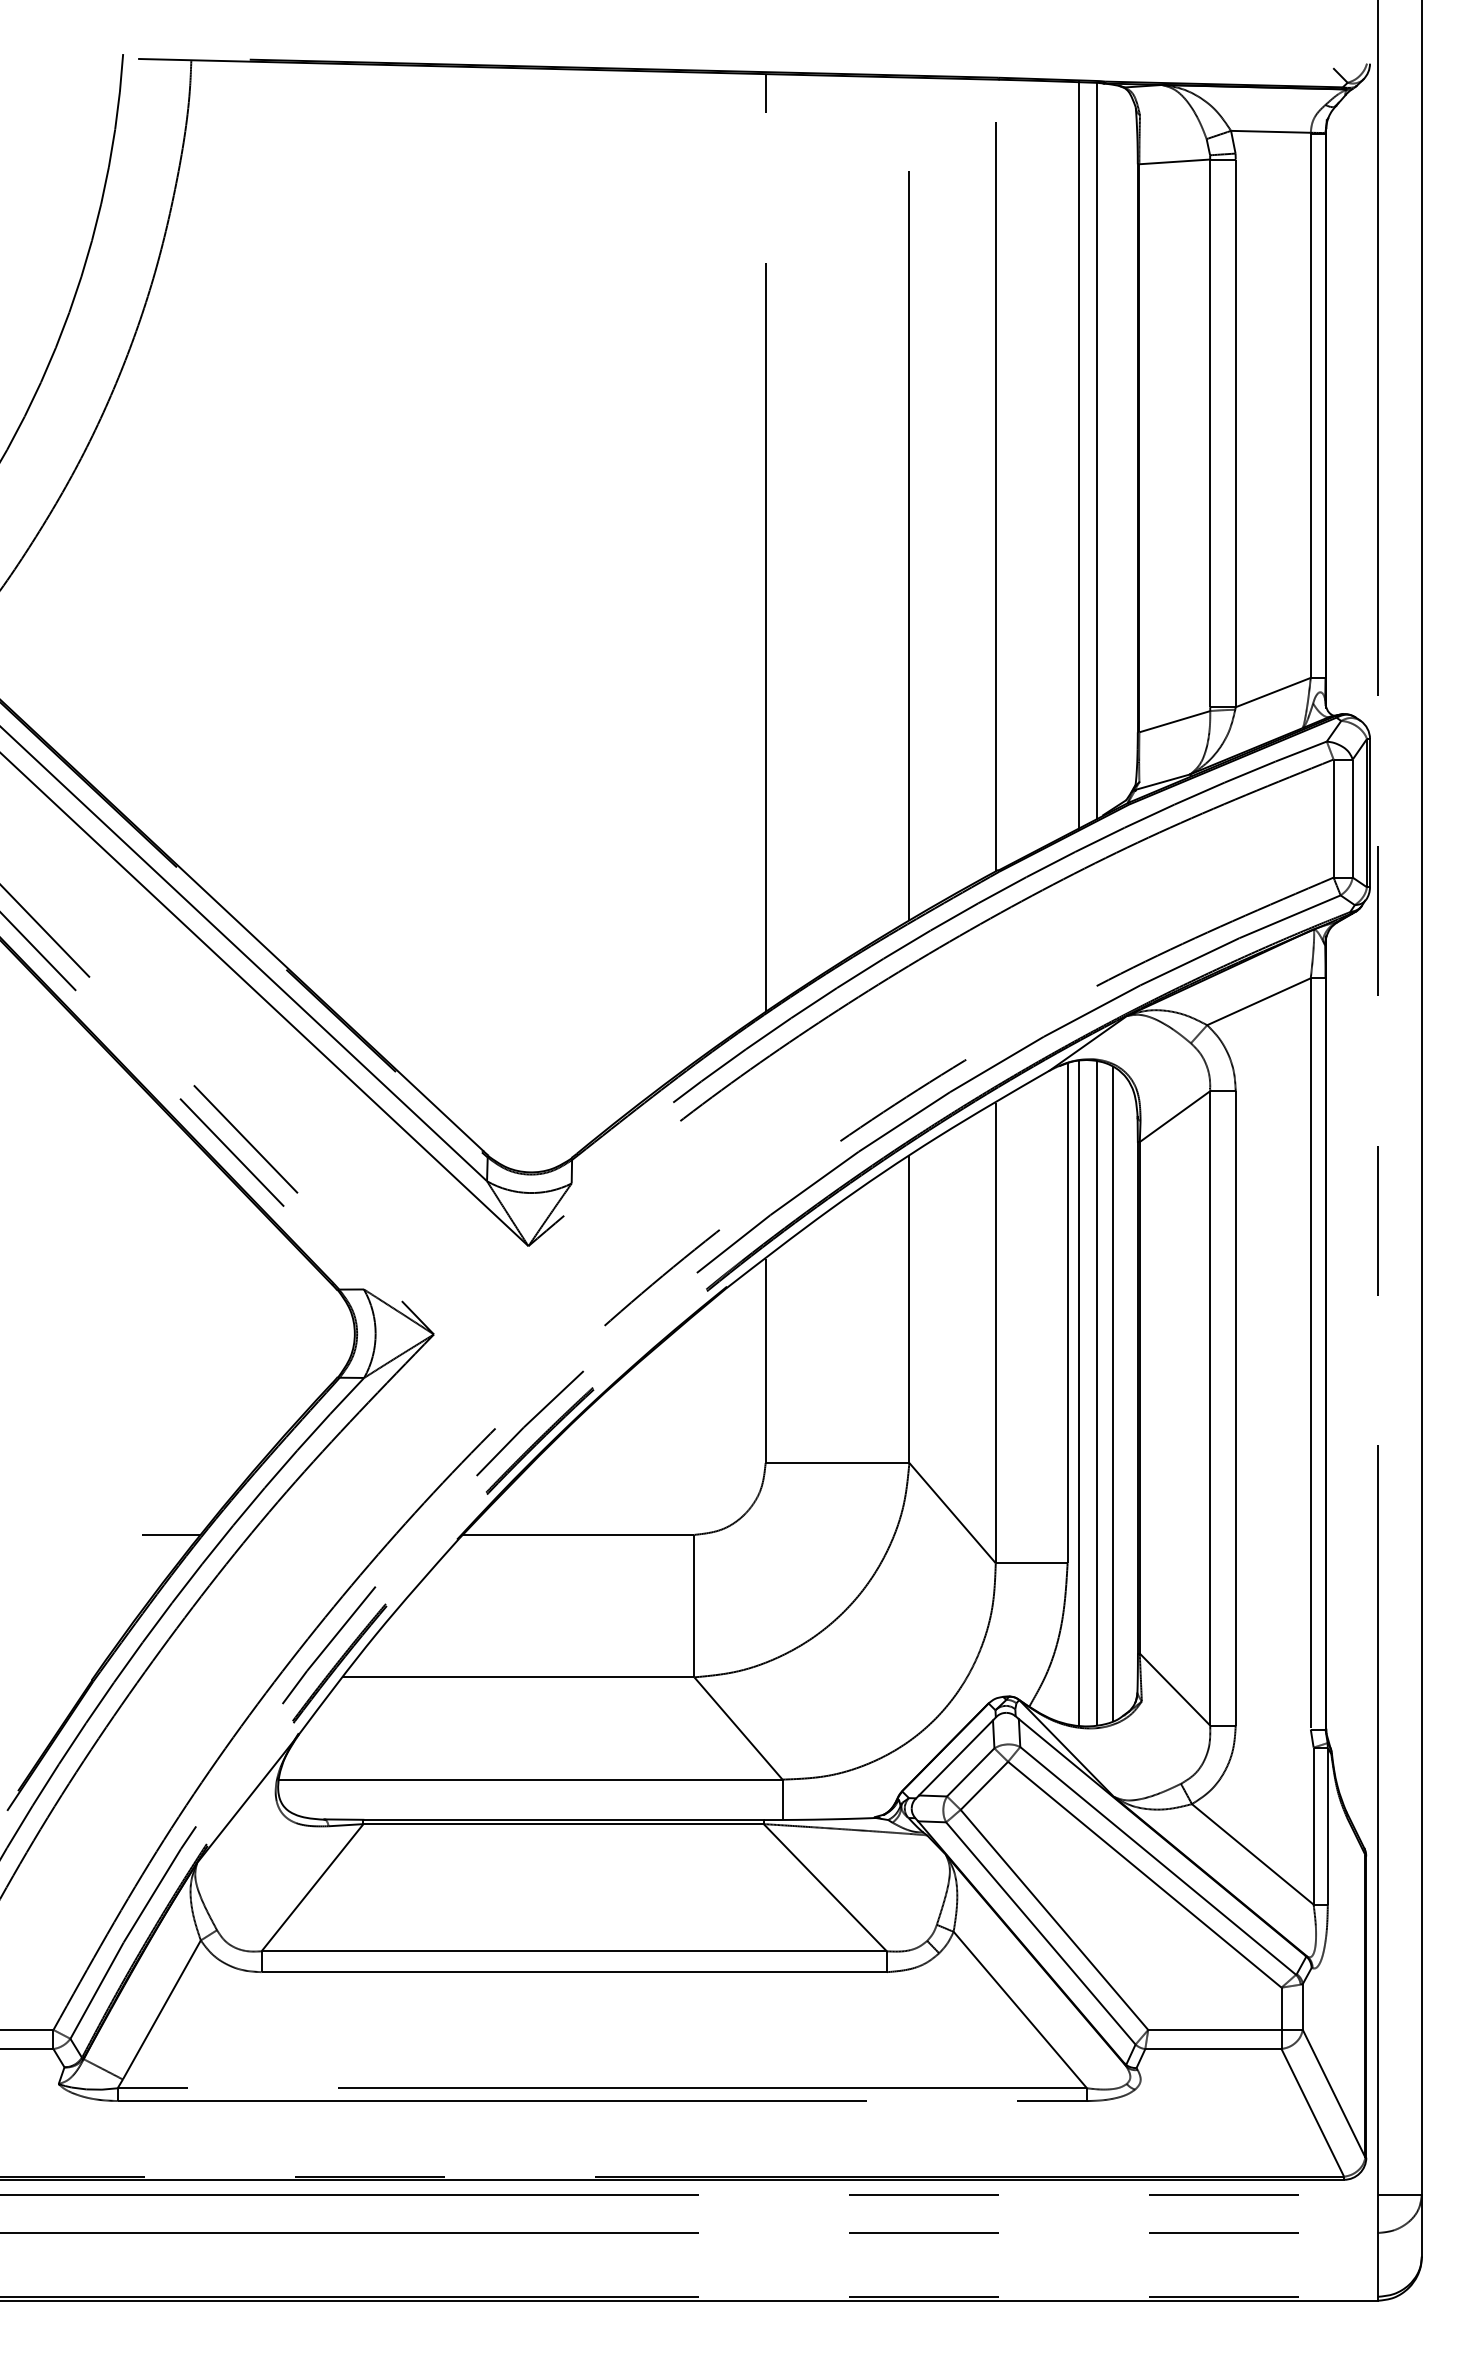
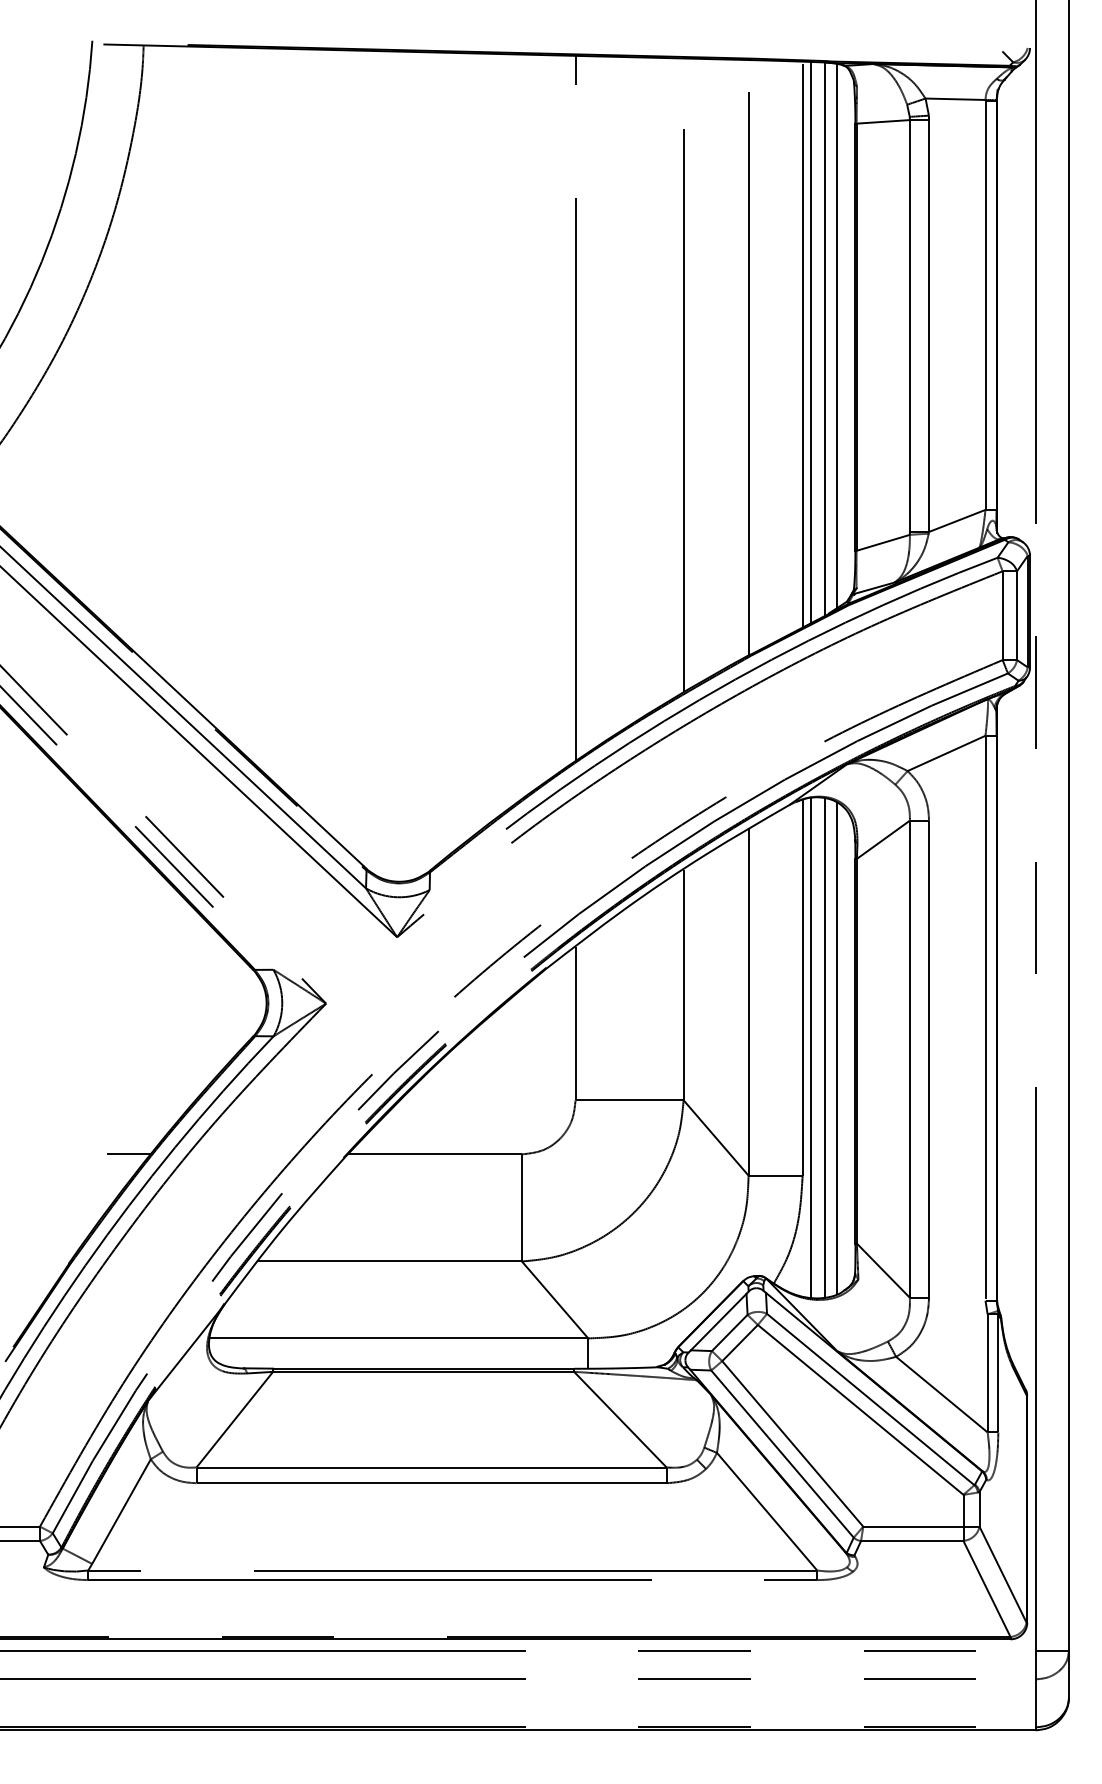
line: (1113, 446) -> (837, 335), added
line: (1067, 457) -> (802, 344), added

